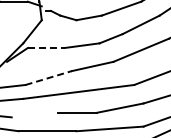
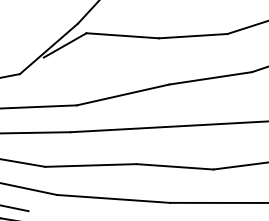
line: (46, 47) -> (122, 34), dashed -> solid
line: (49, 77) -> (124, 94), dashed -> solid
line: (34, 114) -> (90, 164), added

